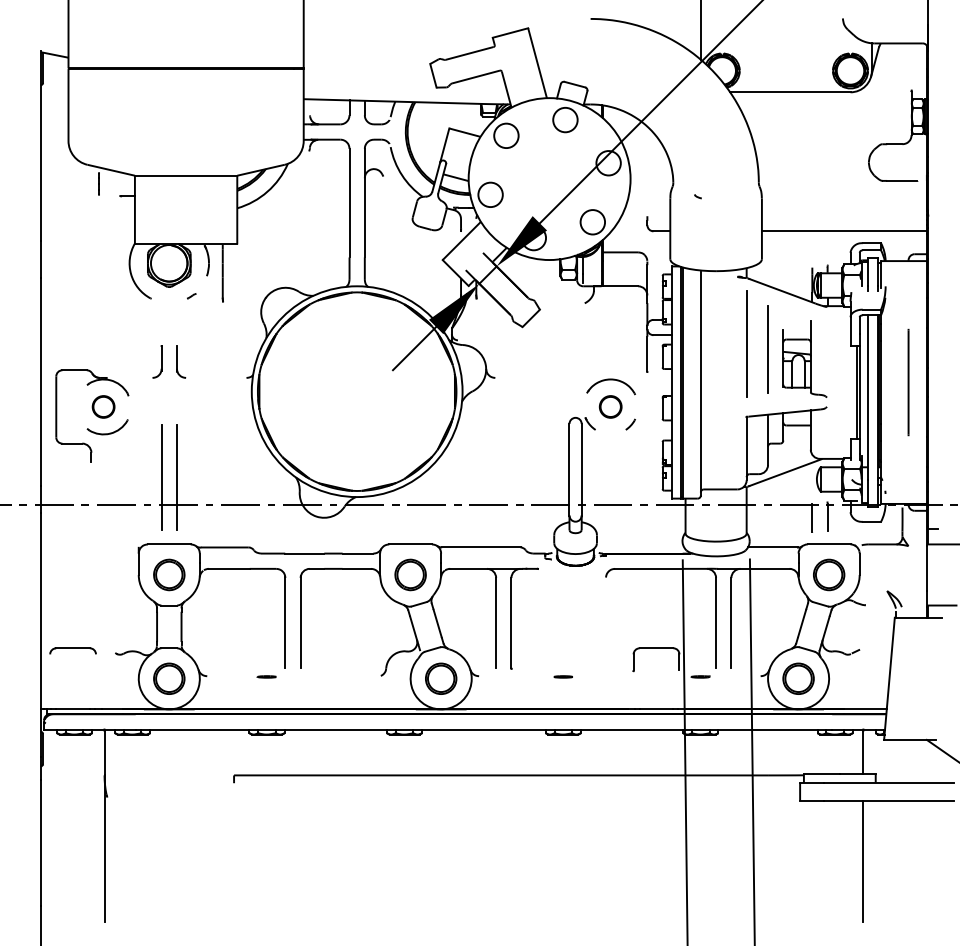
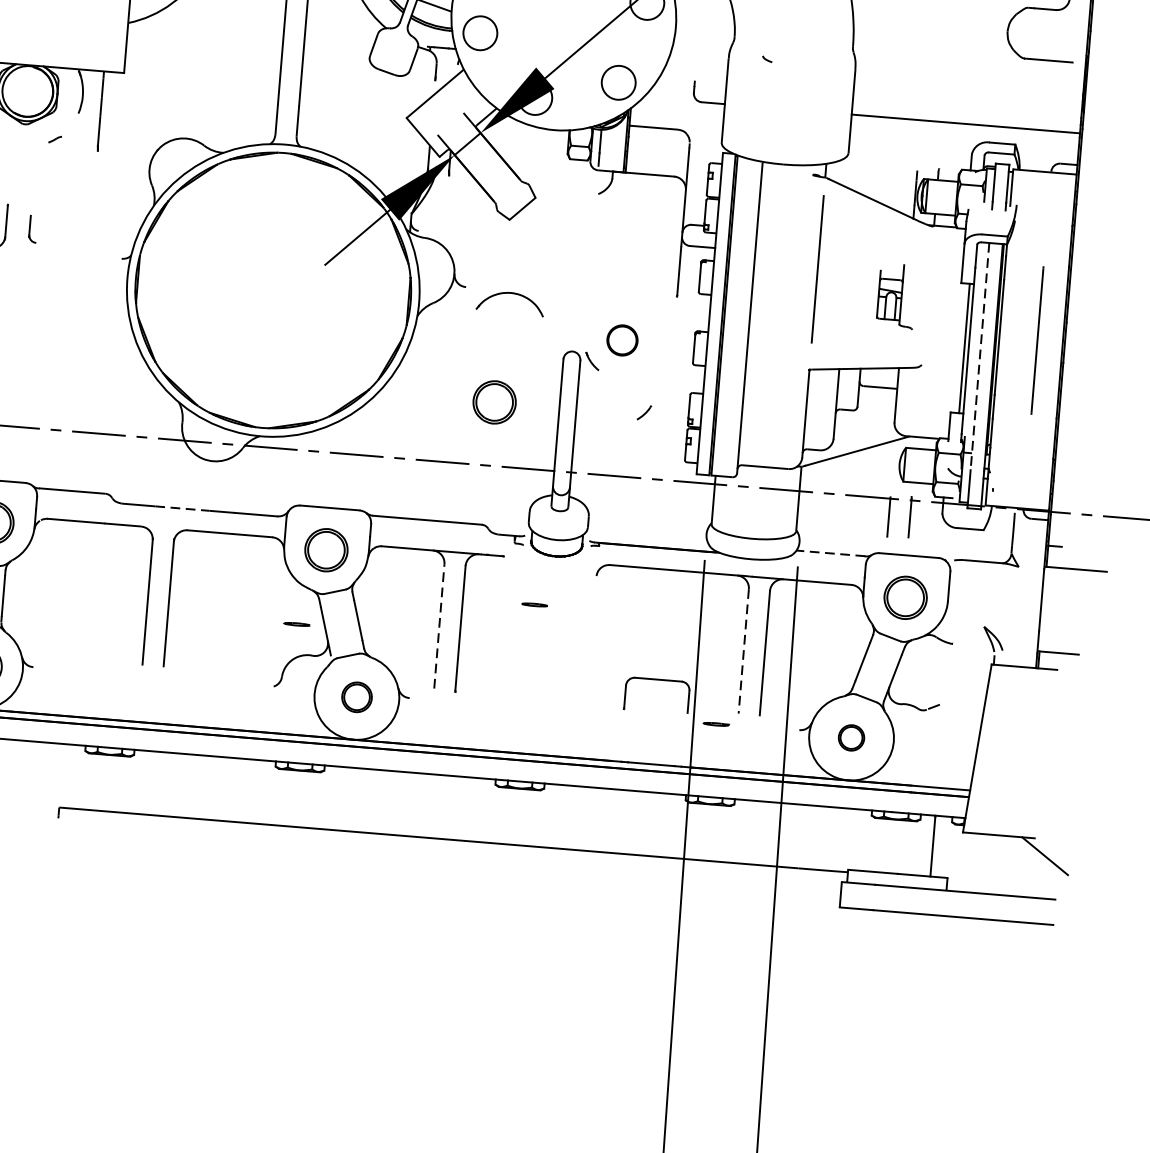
line: (768, 349) -> (847, 278), removed
part: (804, 358) -> (896, 295), size x0.6
part: (181, 361) -> (33, 228), size x0.6
part: (610, 386) -> (509, 302), moved
line: (868, 397) -> (980, 356), solid -> dashed
part: (630, 424) -> (644, 412), moved
part: (522, 458) -> (494, 401), added
line: (176, 477) -> (13, 388), removed
line: (772, 547) -> (830, 553), solid -> dashed
line: (304, 553) -> (181, 508), solid -> dashed
line: (496, 622) -> (439, 625), solid -> dashed
line: (716, 622) -> (744, 650), solid -> dashed
line: (266, 676) -> (296, 623), moved
line: (562, 676) -> (533, 604), moved
part: (441, 678) -> (357, 697), size x0.7
part: (798, 678) -> (851, 737), size x0.6
line: (863, 861) -> (920, 998), removed

